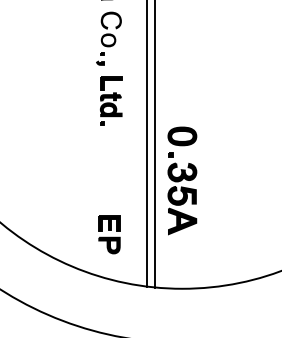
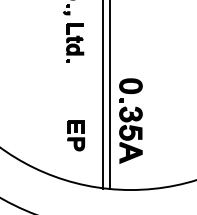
part: (182, 180) -> (131, 120), moved
part: (109, 234) -> (76, 135), moved

